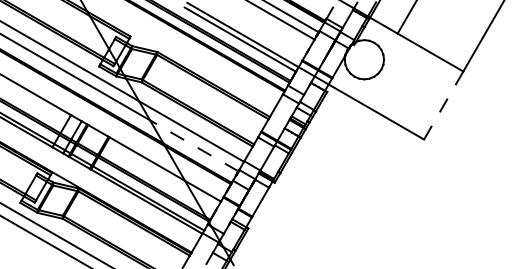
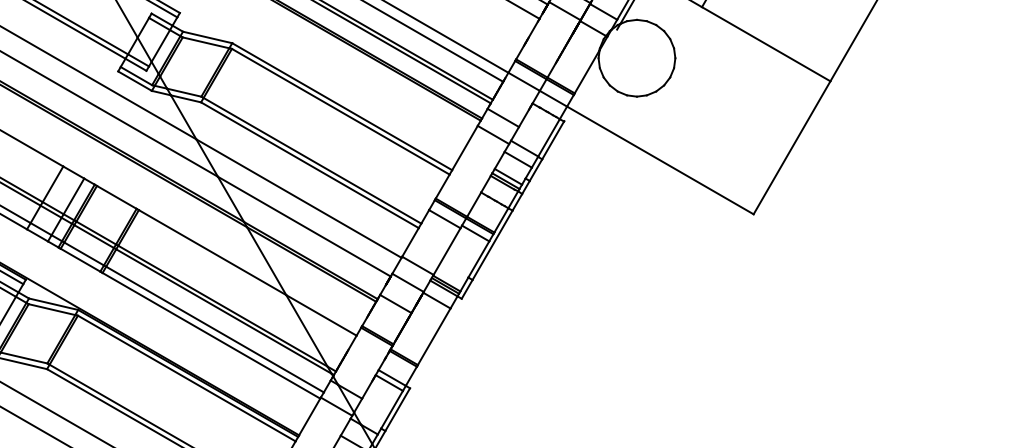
line: (443, 105) -> (791, 147), dashed -> solid
line: (193, 145) -> (302, 225), dashed -> solid

